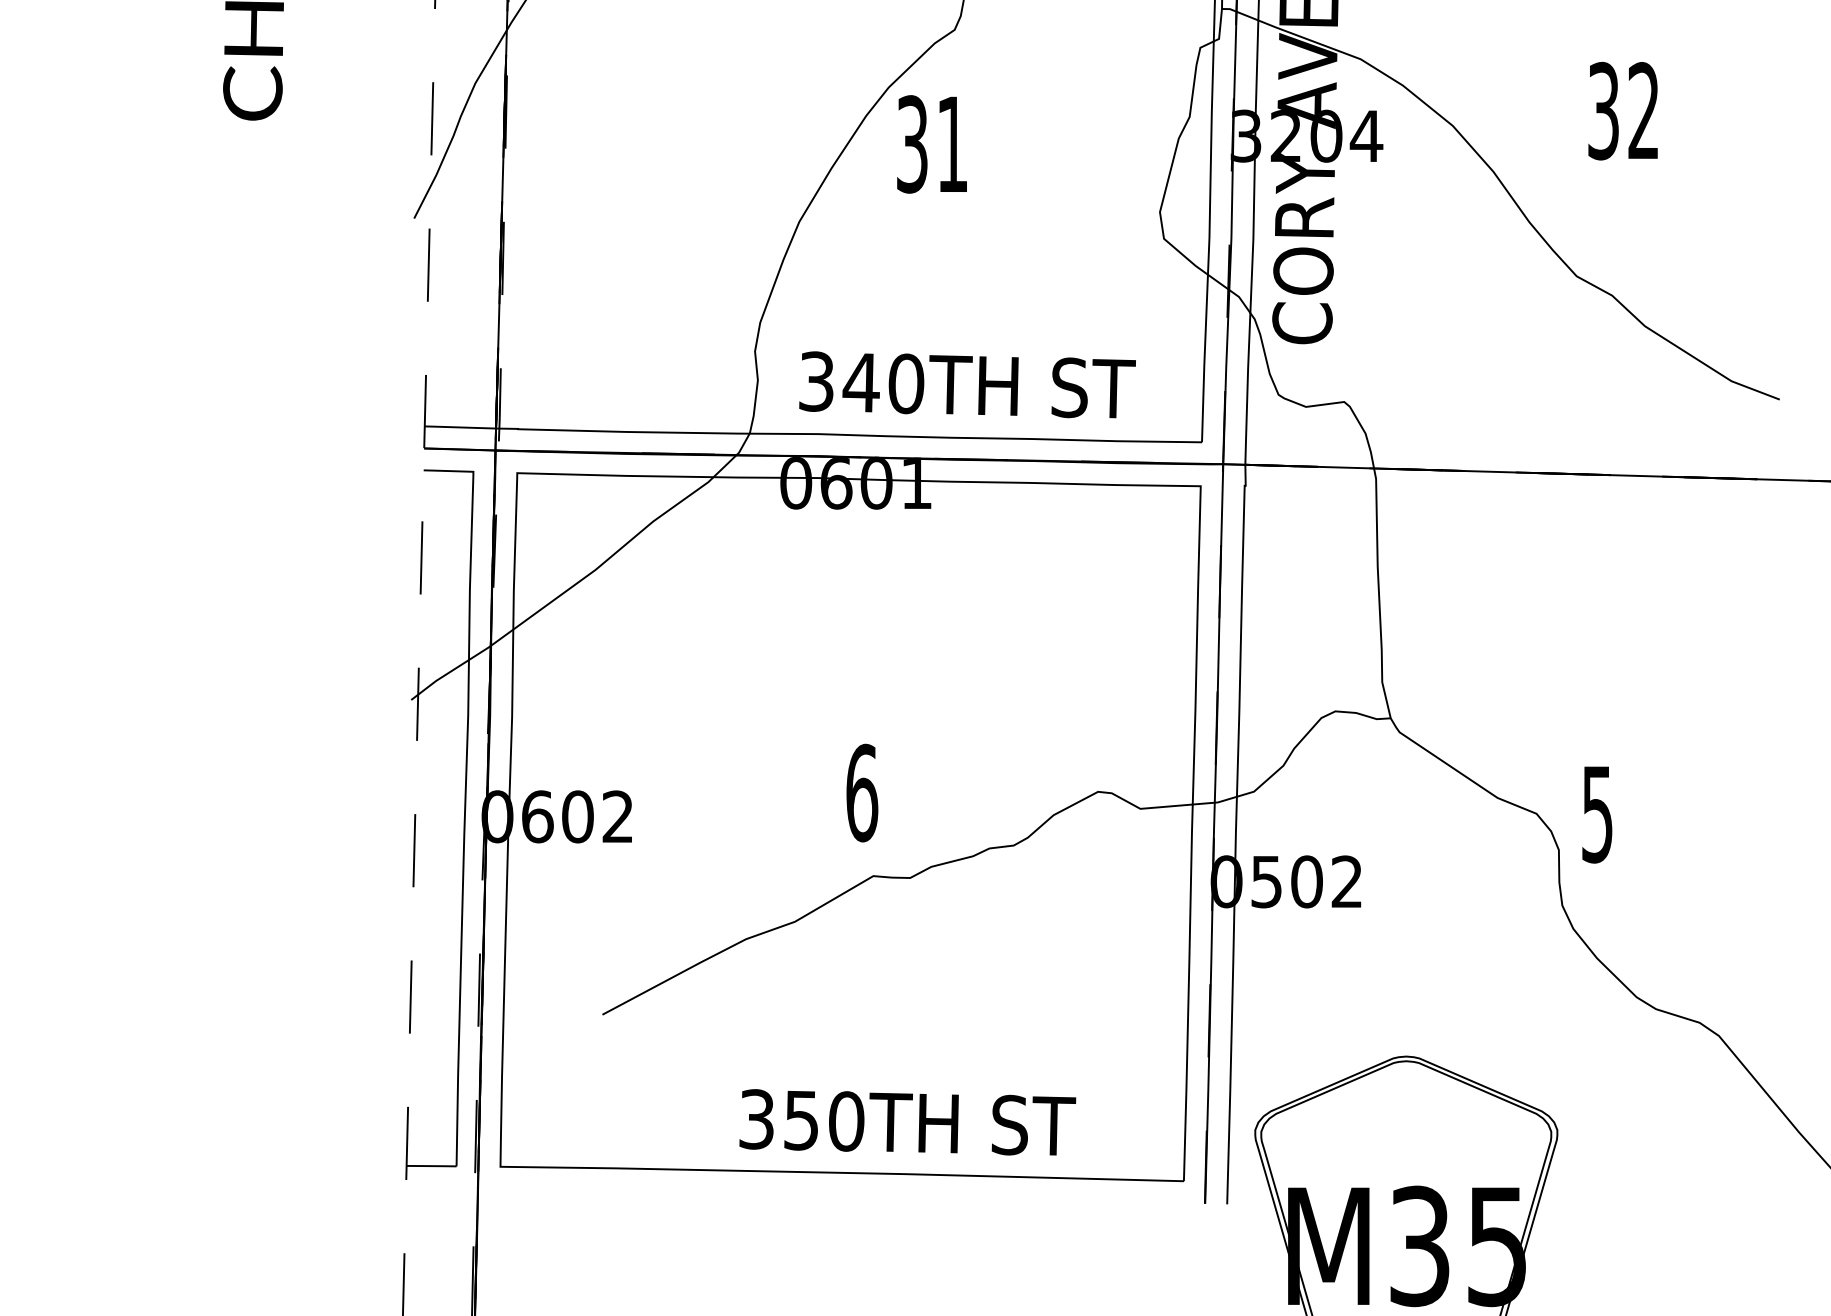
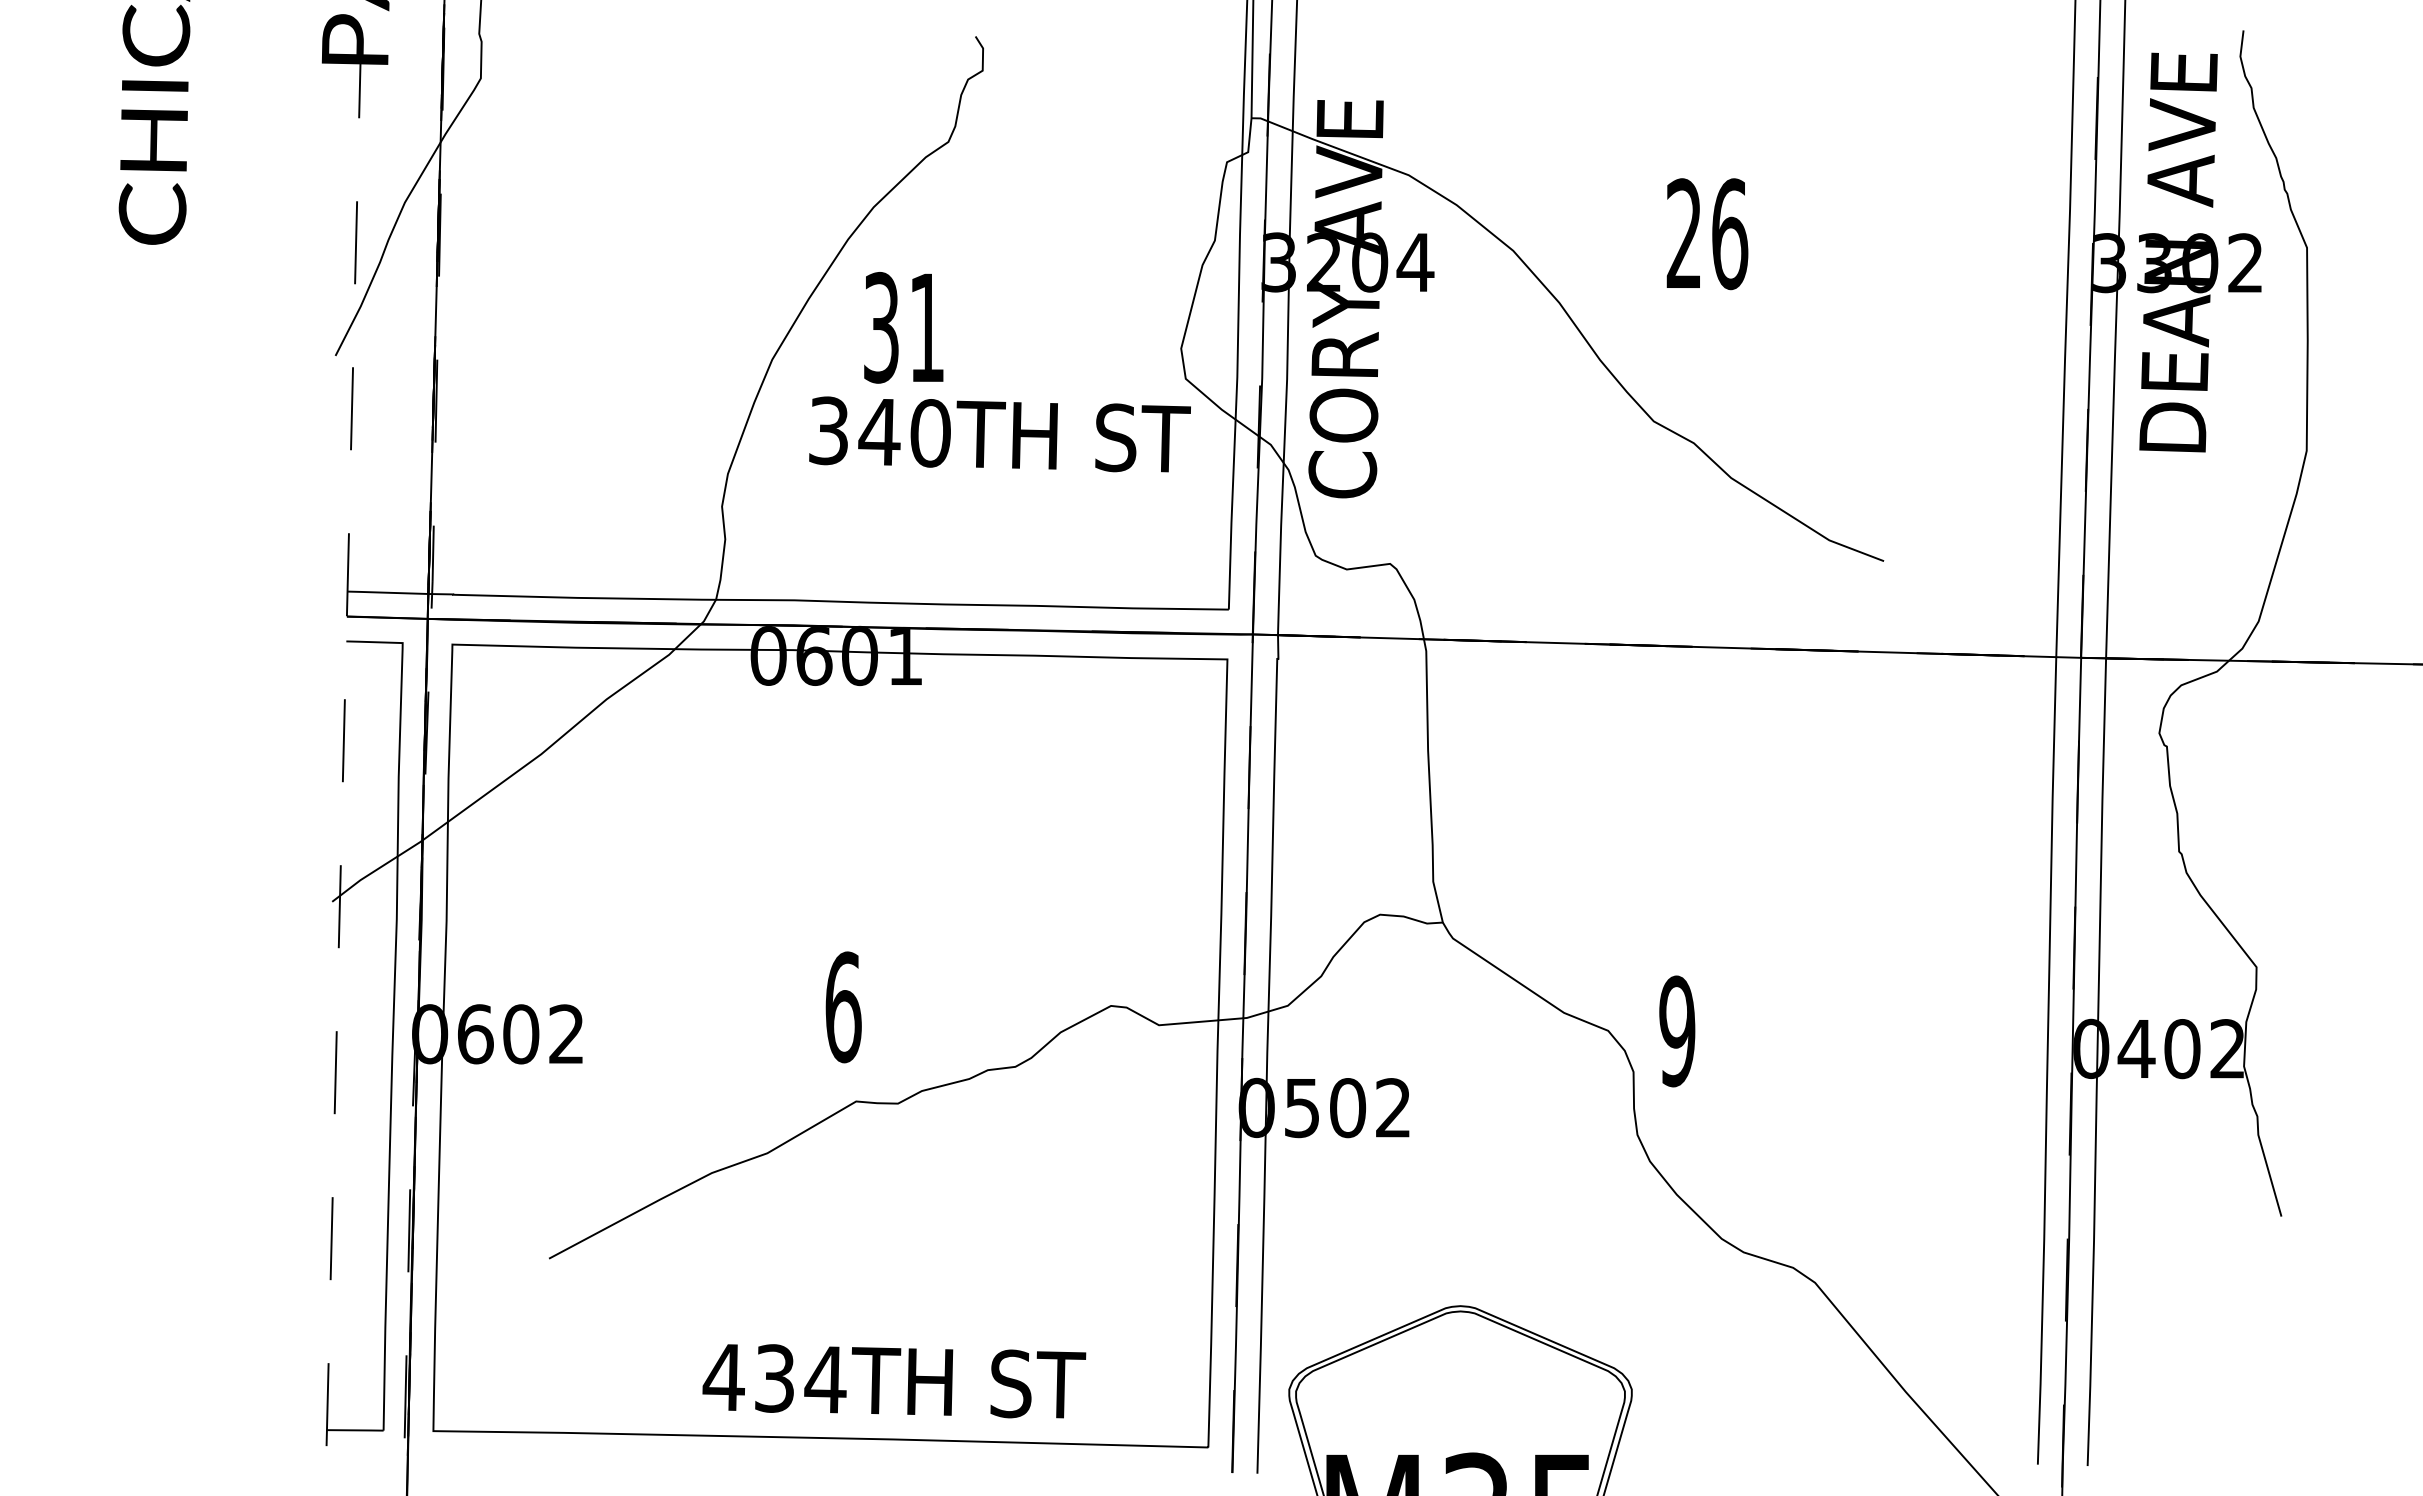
text: (1624, 111) -> (1707, 234), 32 -> 26
text: (931, 144) -> (903, 327), moved
text: (967, 384) -> (999, 434), moved
text: (1597, 814) -> (1677, 1031), 5 -> 9
text: (801, 1120) -> (774, 1378), 350TH -> 434TH

